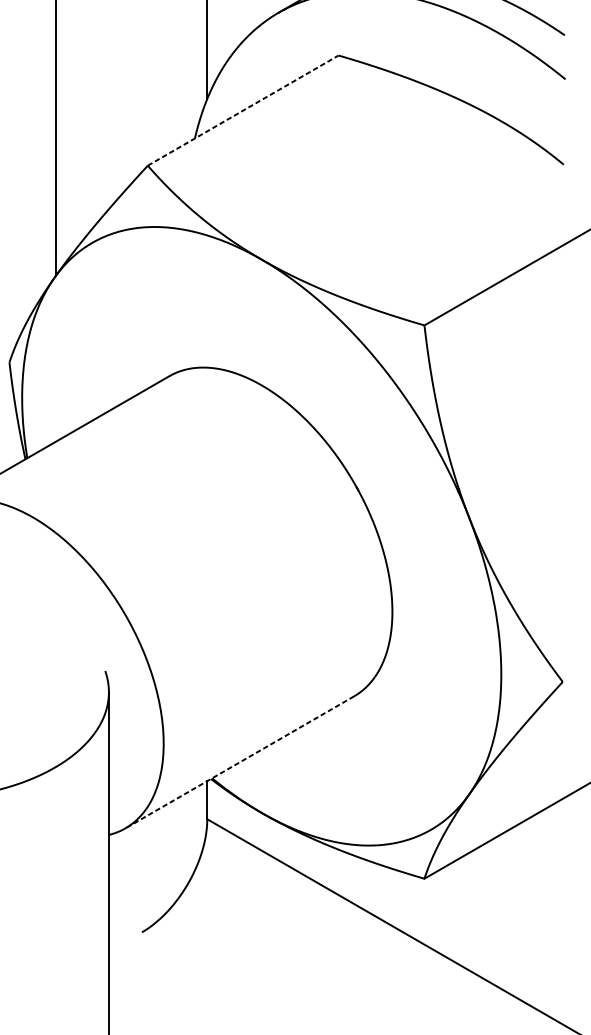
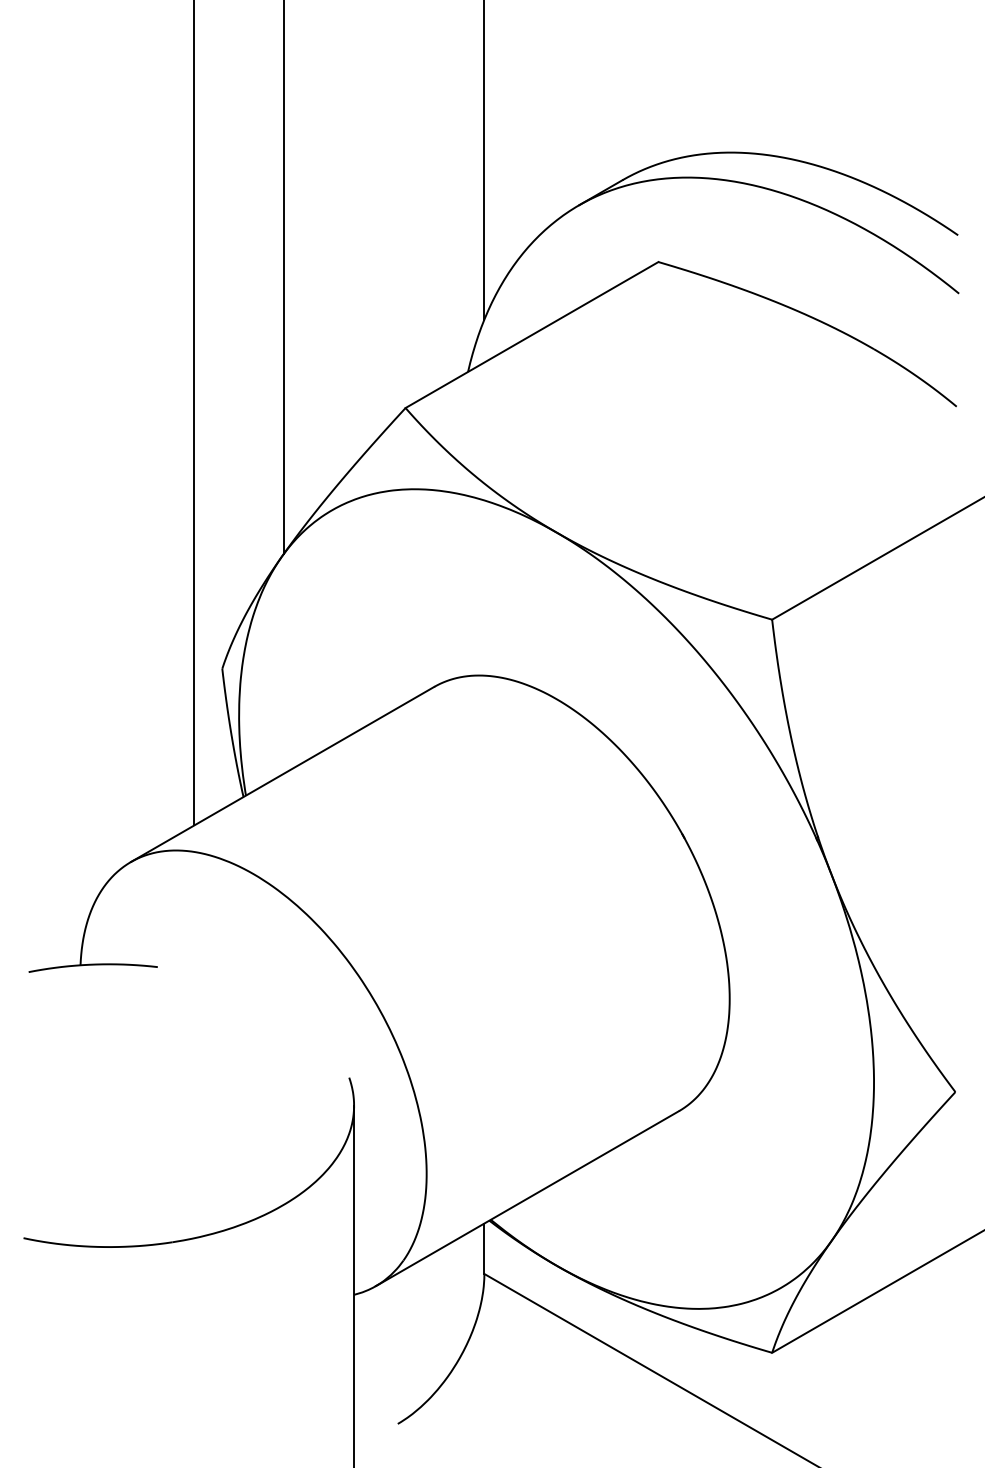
line: (243, 110) -> (532, 335), dashed -> solid
line: (239, 762) -> (527, 1198), dashed -> solid

